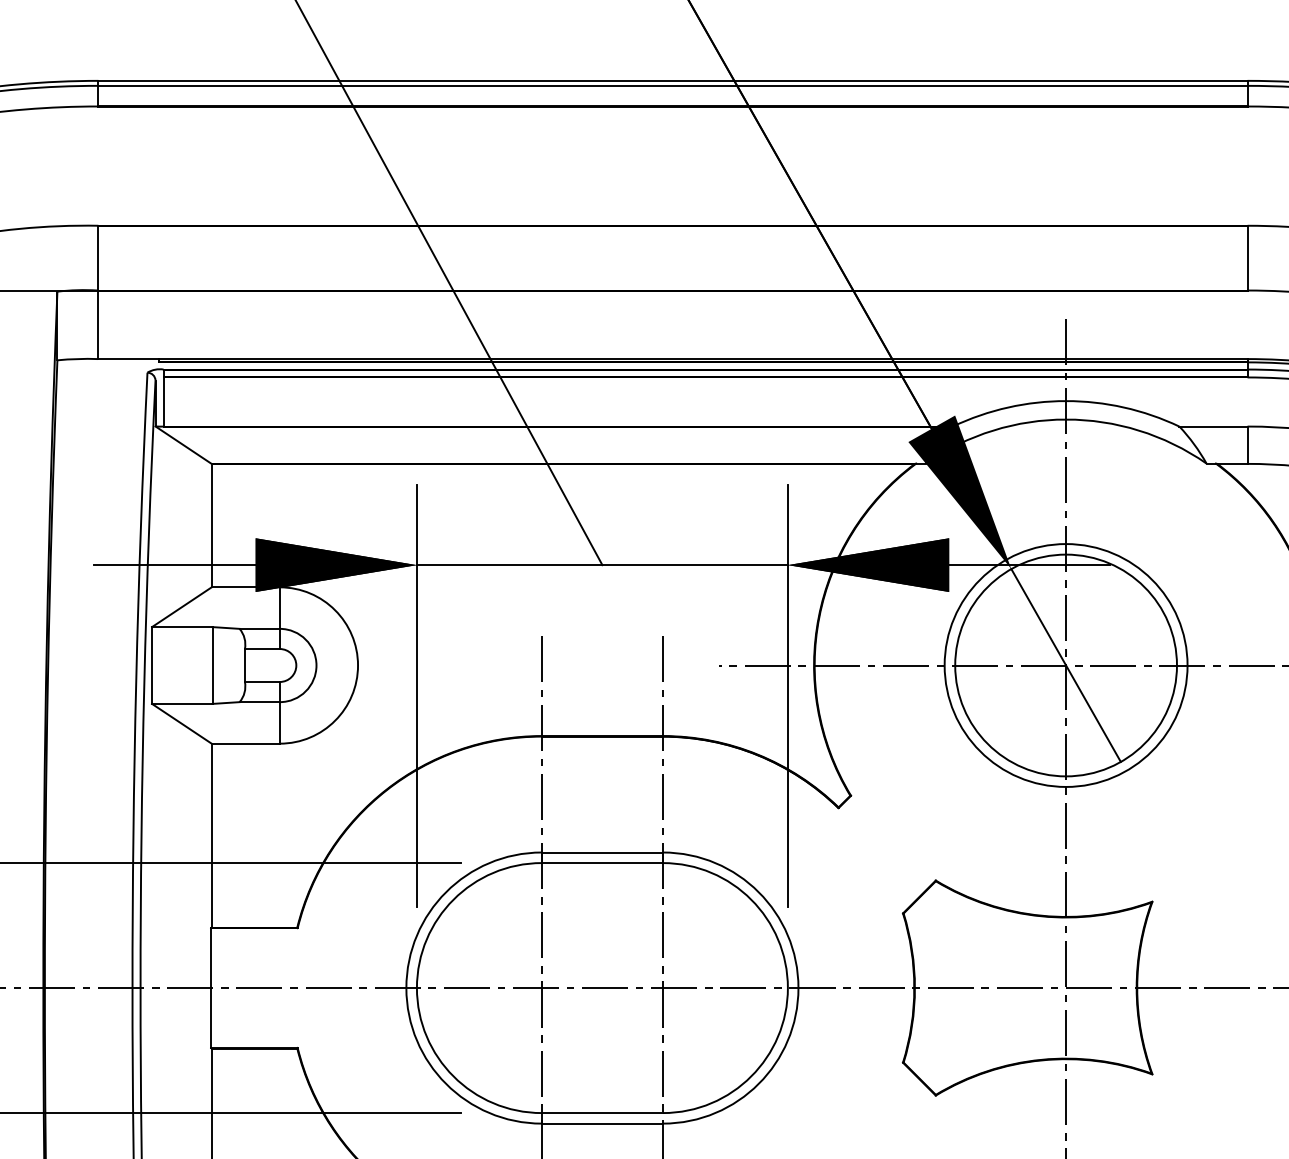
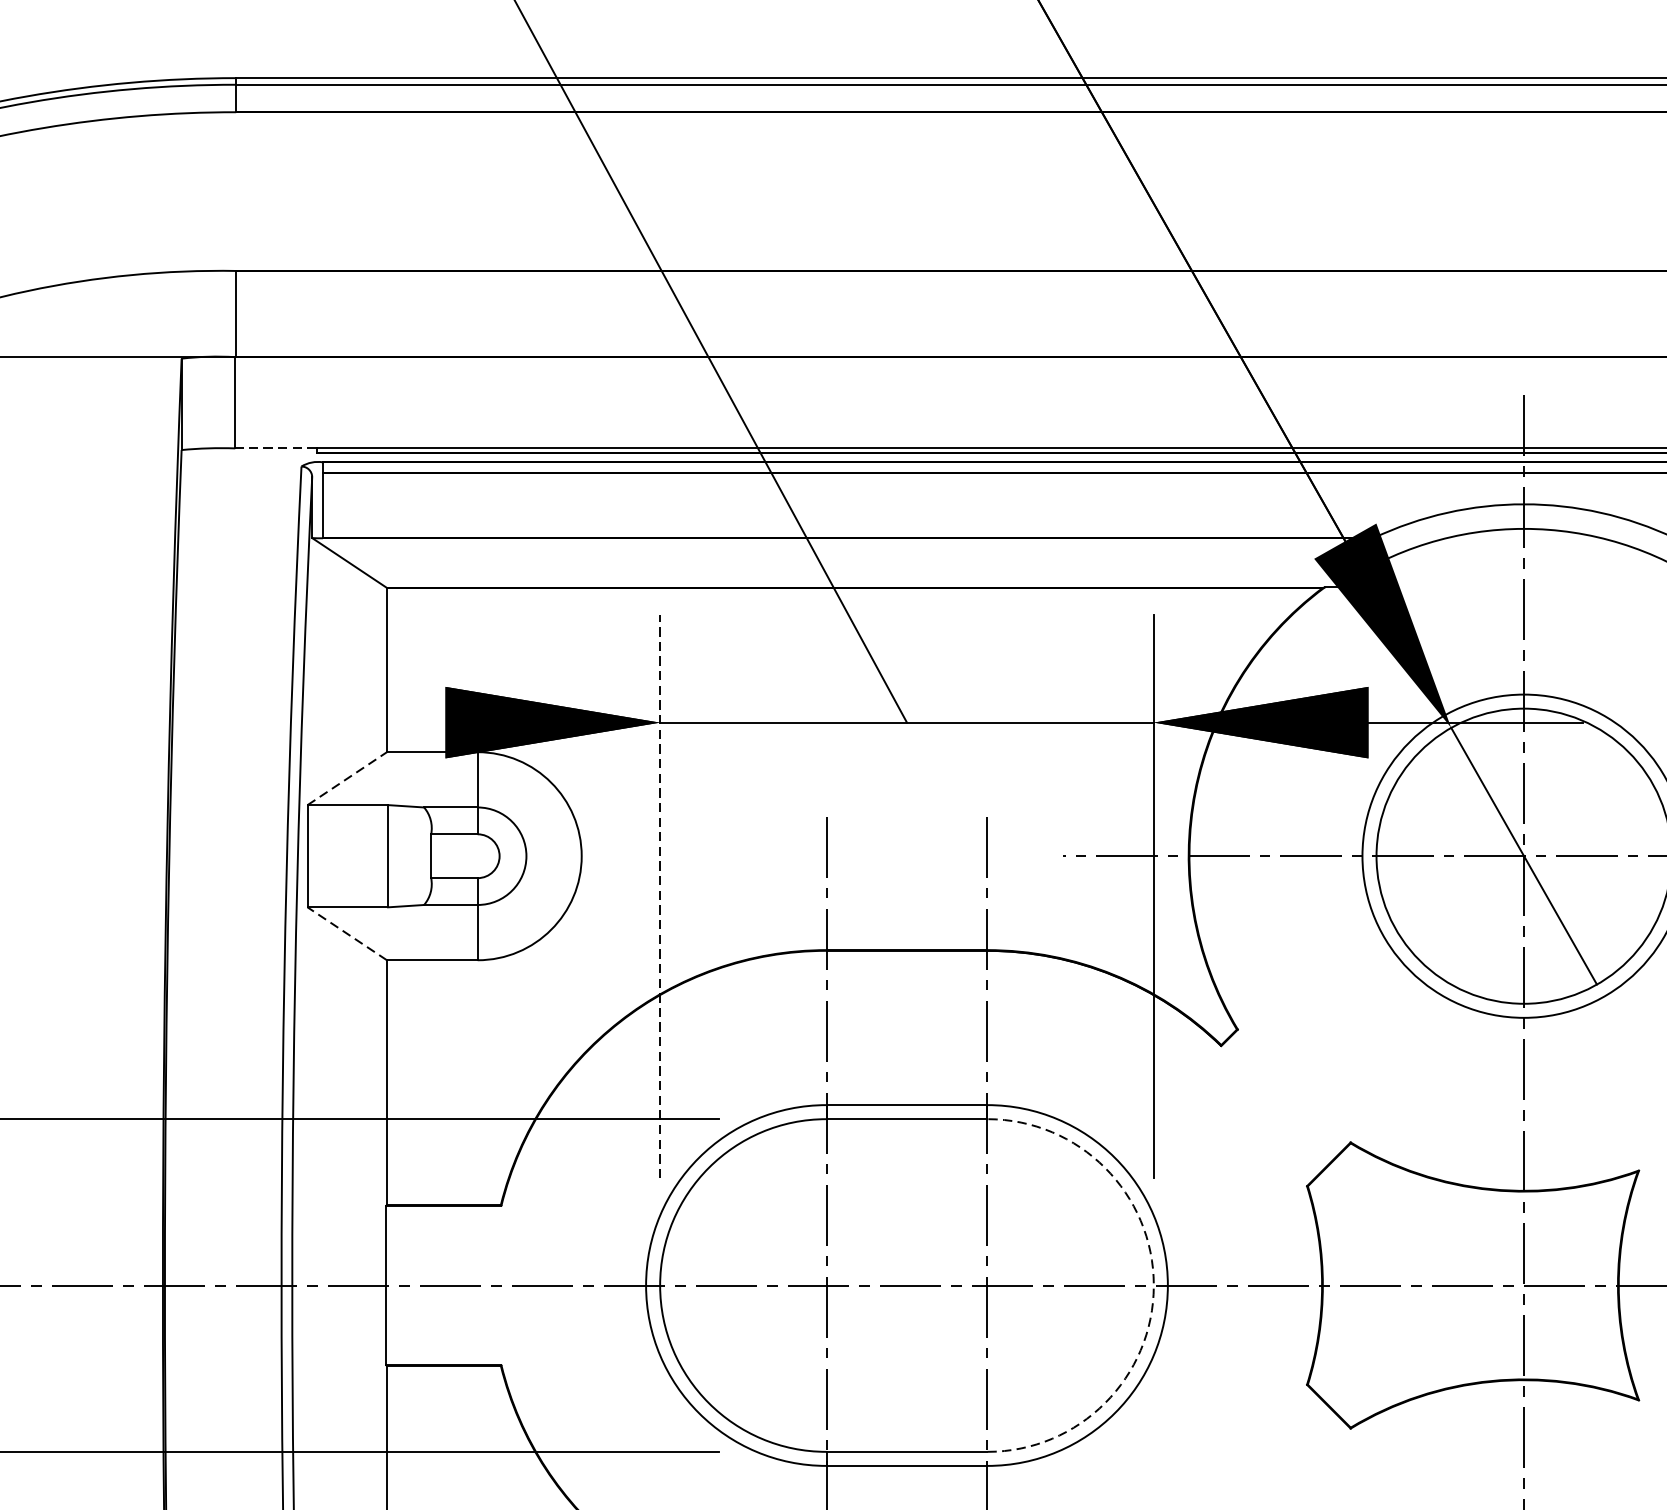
line: (128, 359) -> (276, 448), solid -> dashed
line: (174, 565) -> (337, 723), removed
line: (181, 607) -> (346, 779), solid -> dashed
line: (416, 695) -> (659, 896), solid -> dashed
line: (181, 723) -> (346, 933), solid -> dashed
arc: (787, 988) -> (1153, 1286), solid -> dashed

